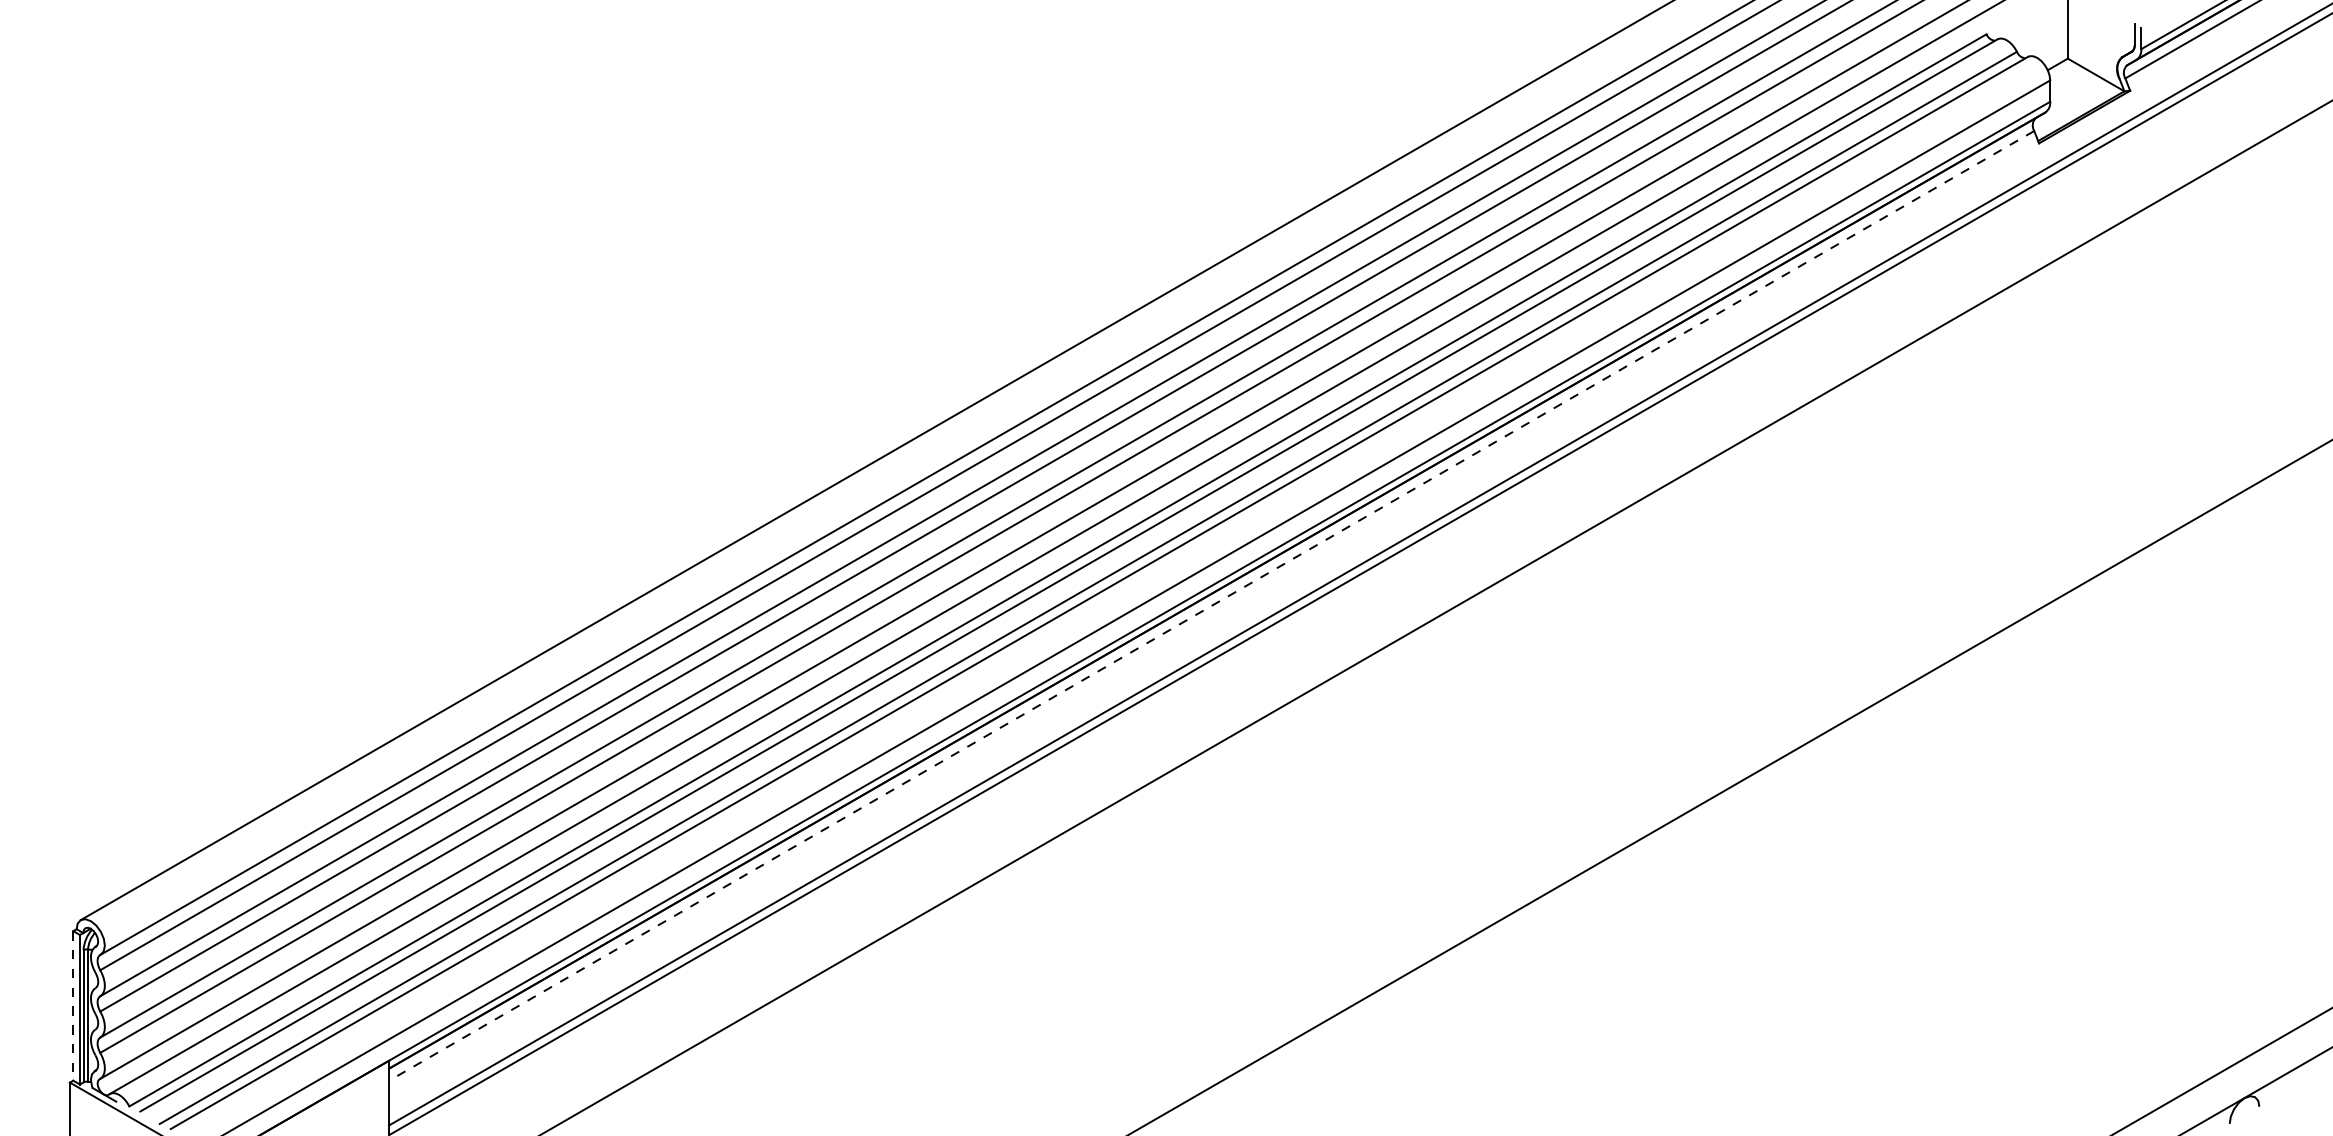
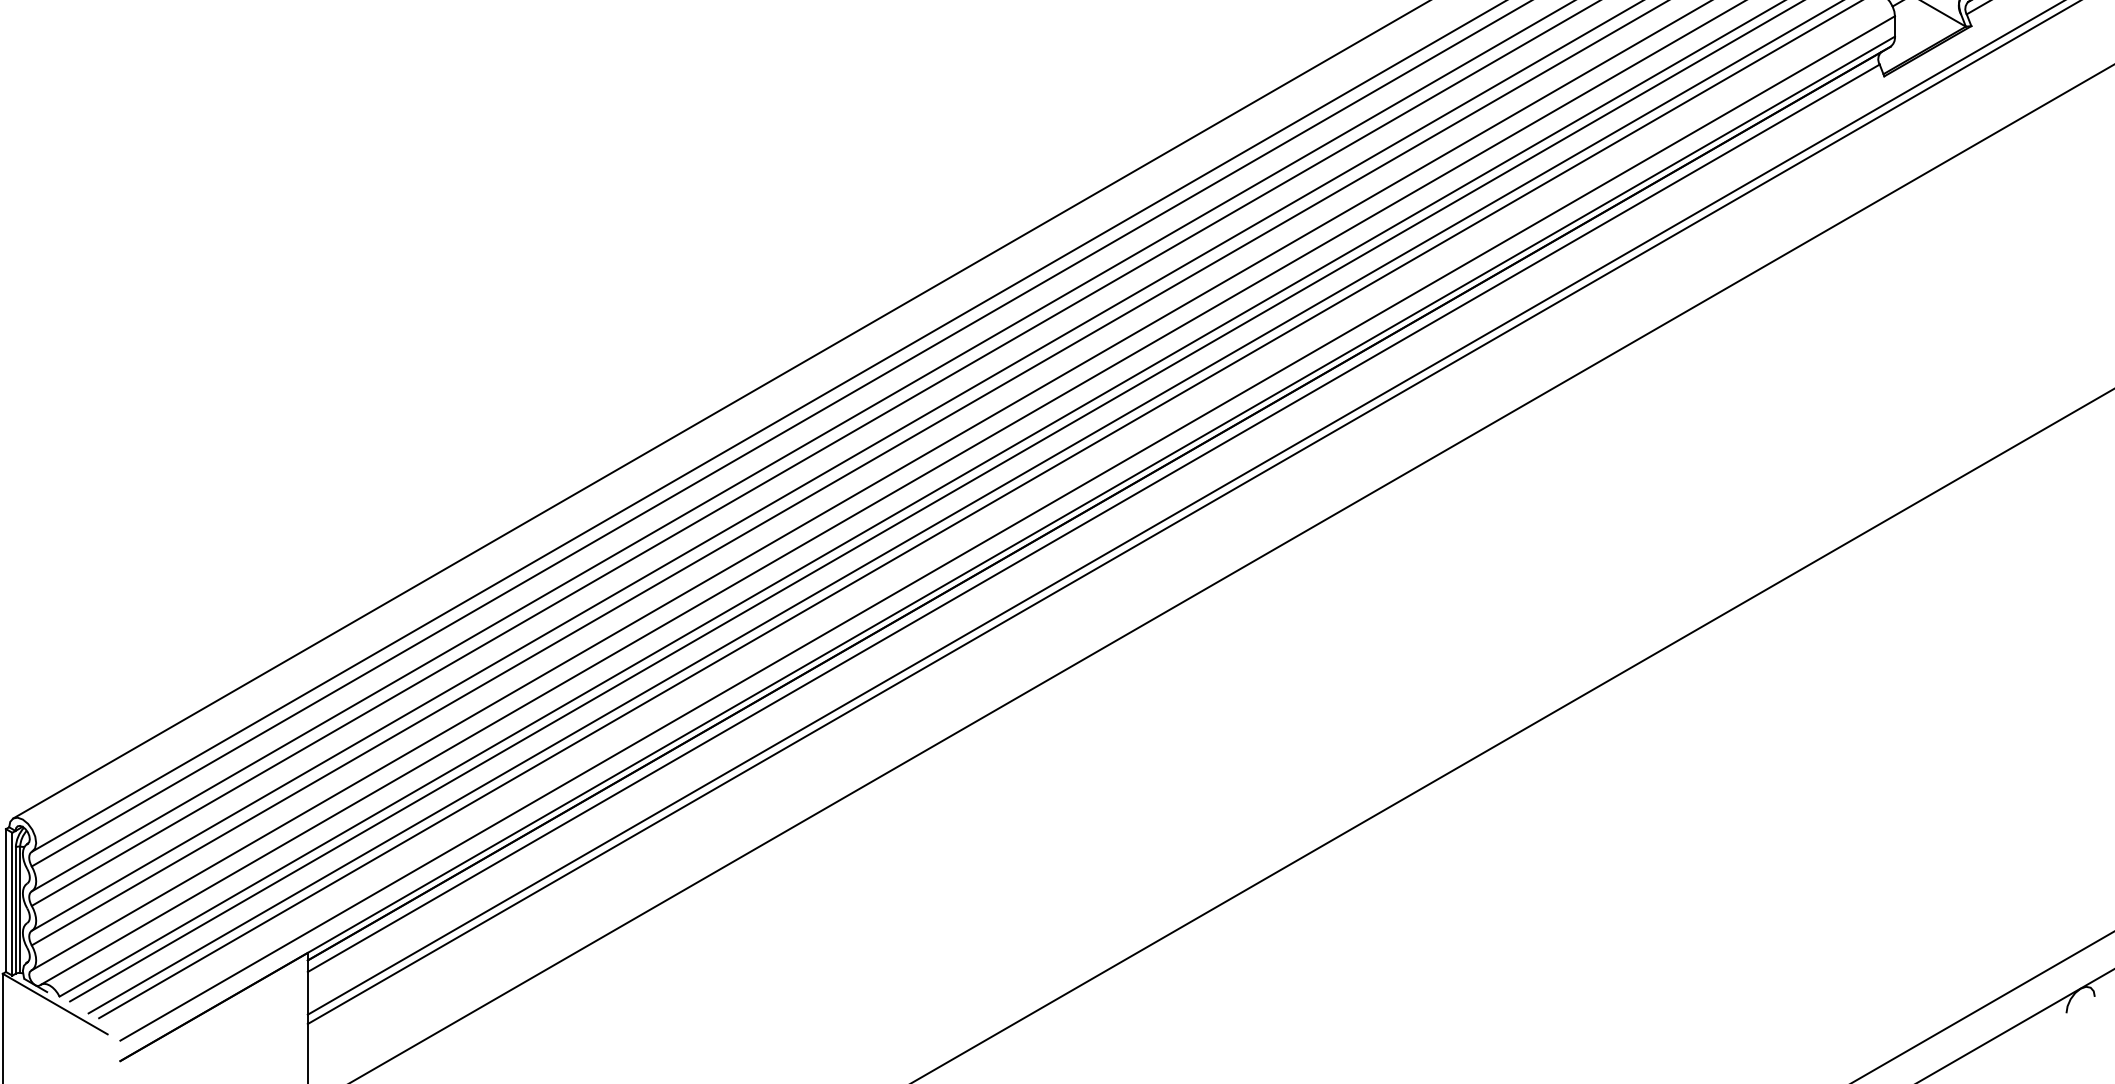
line: (1211, 605) -> (1093, 517), dashed -> solid
line: (73, 1005) -> (6, 900), dashed -> solid

